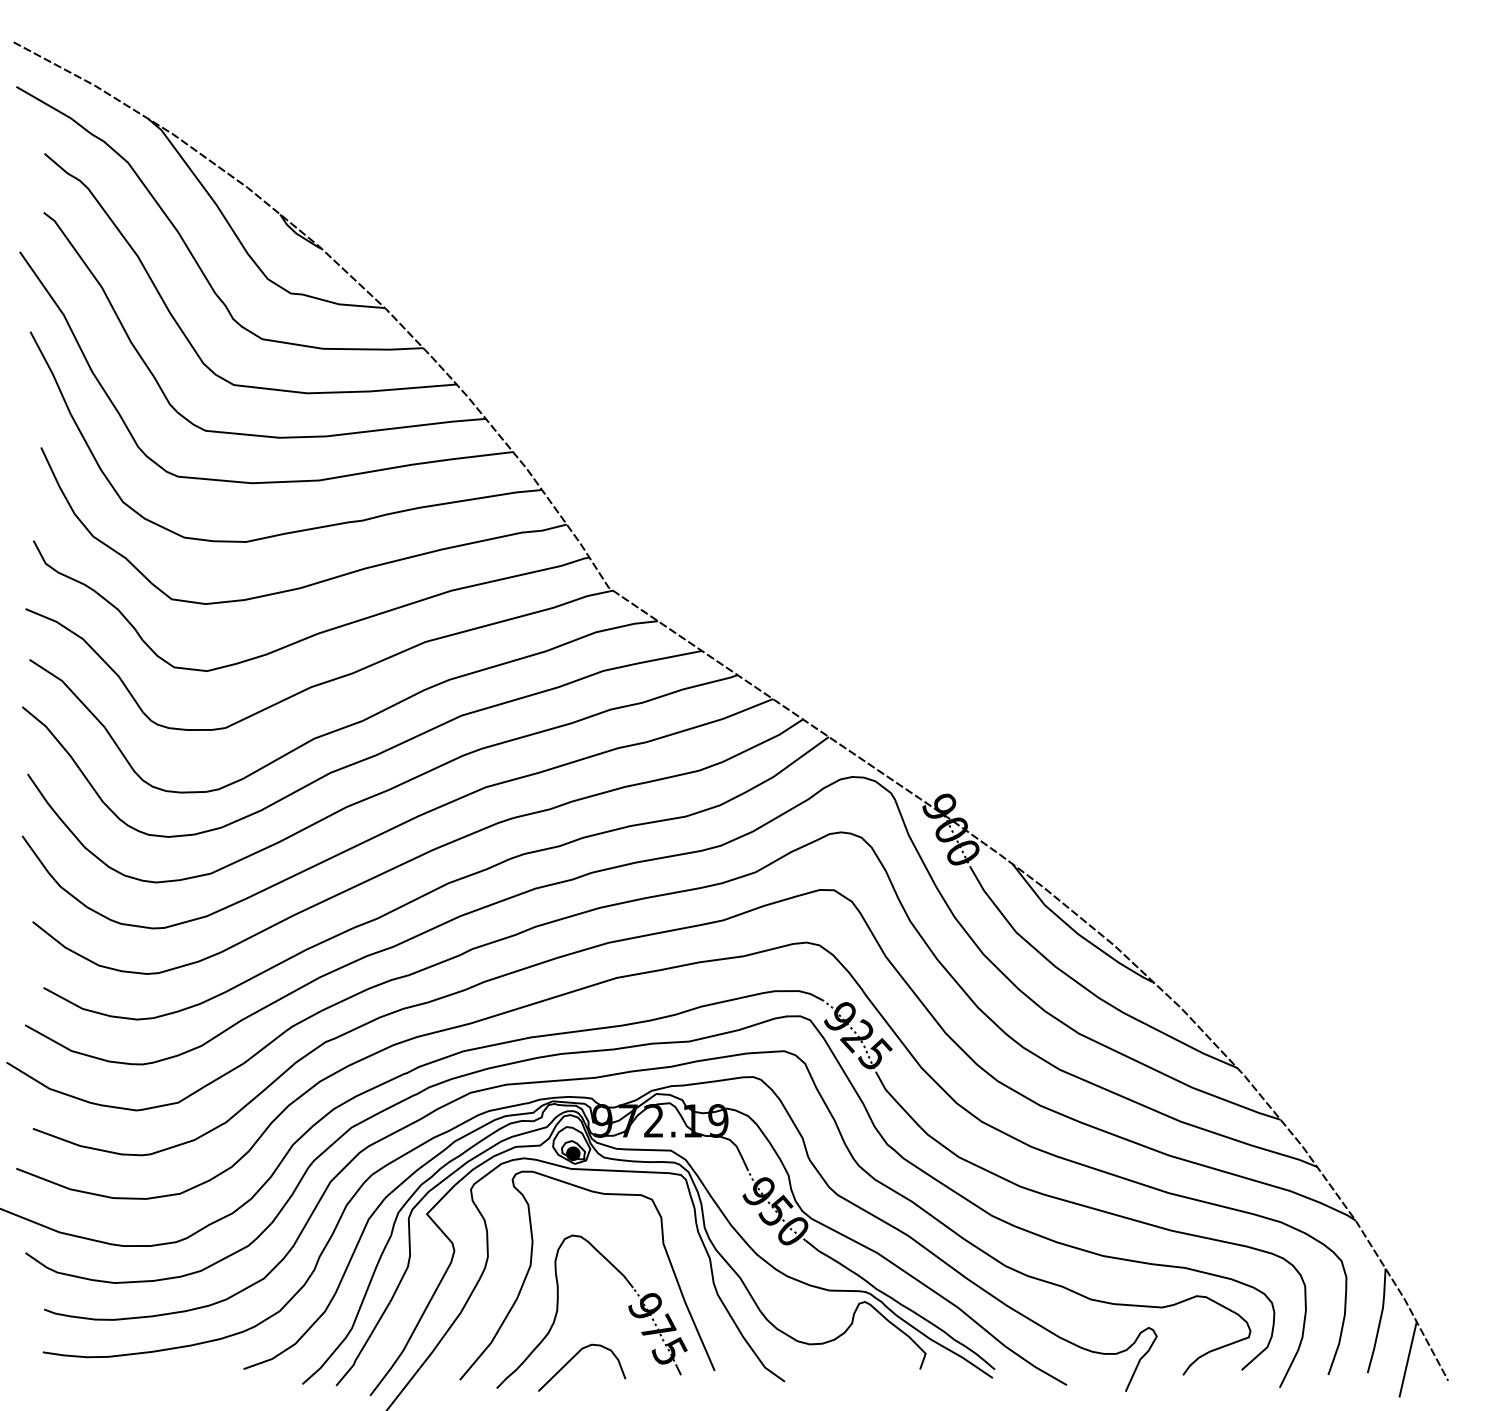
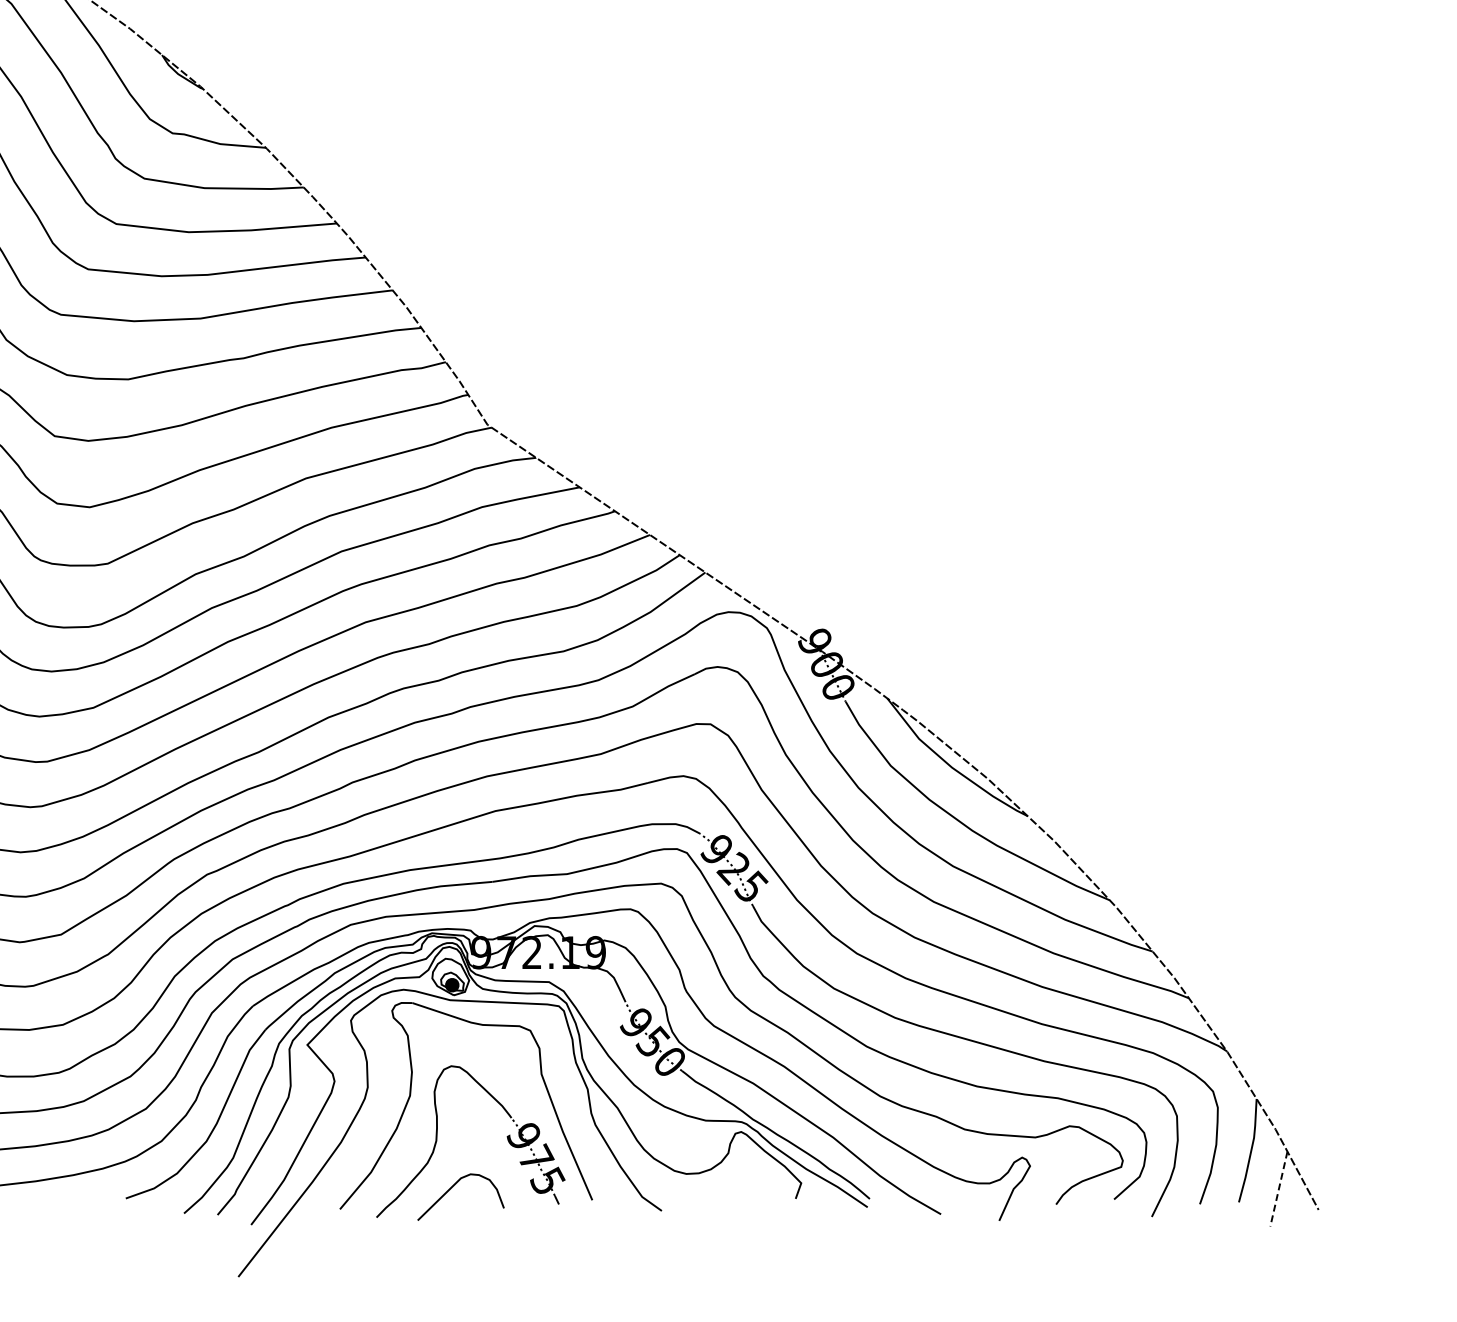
line: (1408, 1358) -> (1279, 1187), solid -> dashed

